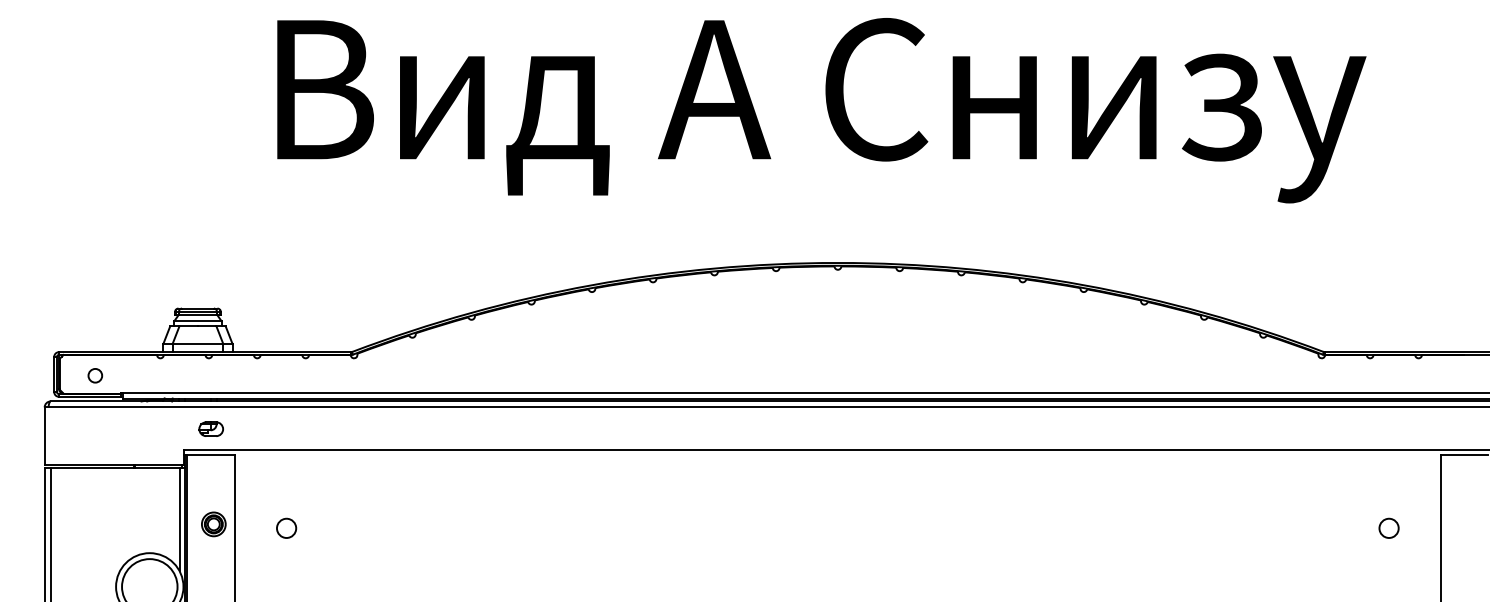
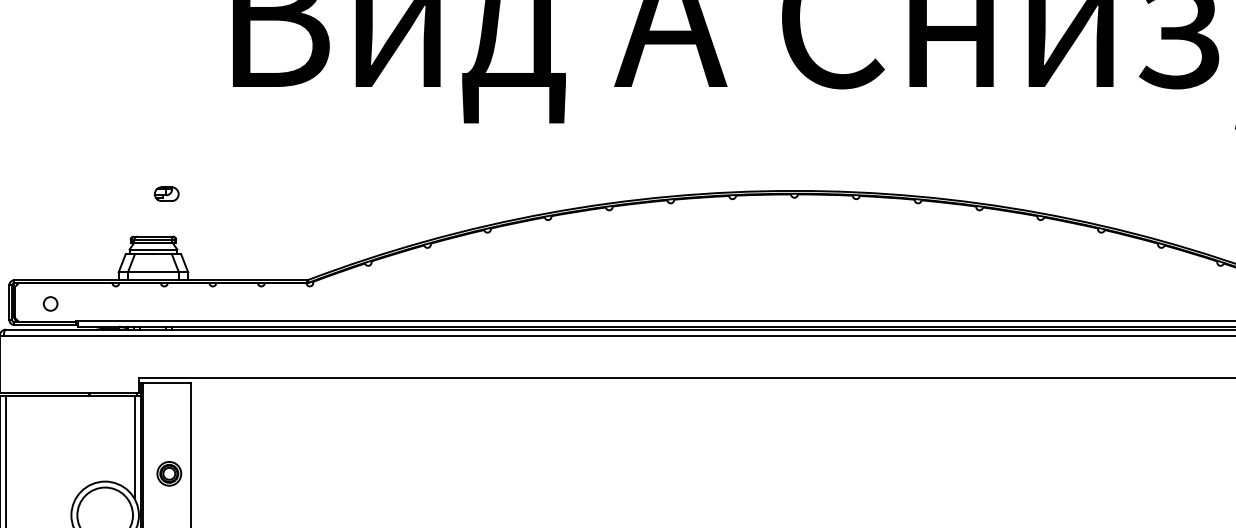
part: (210, 428) -> (165, 193), moved
part: (213, 524) -> (169, 473), moved
circle: (286, 527) -> (242, 455), removed

